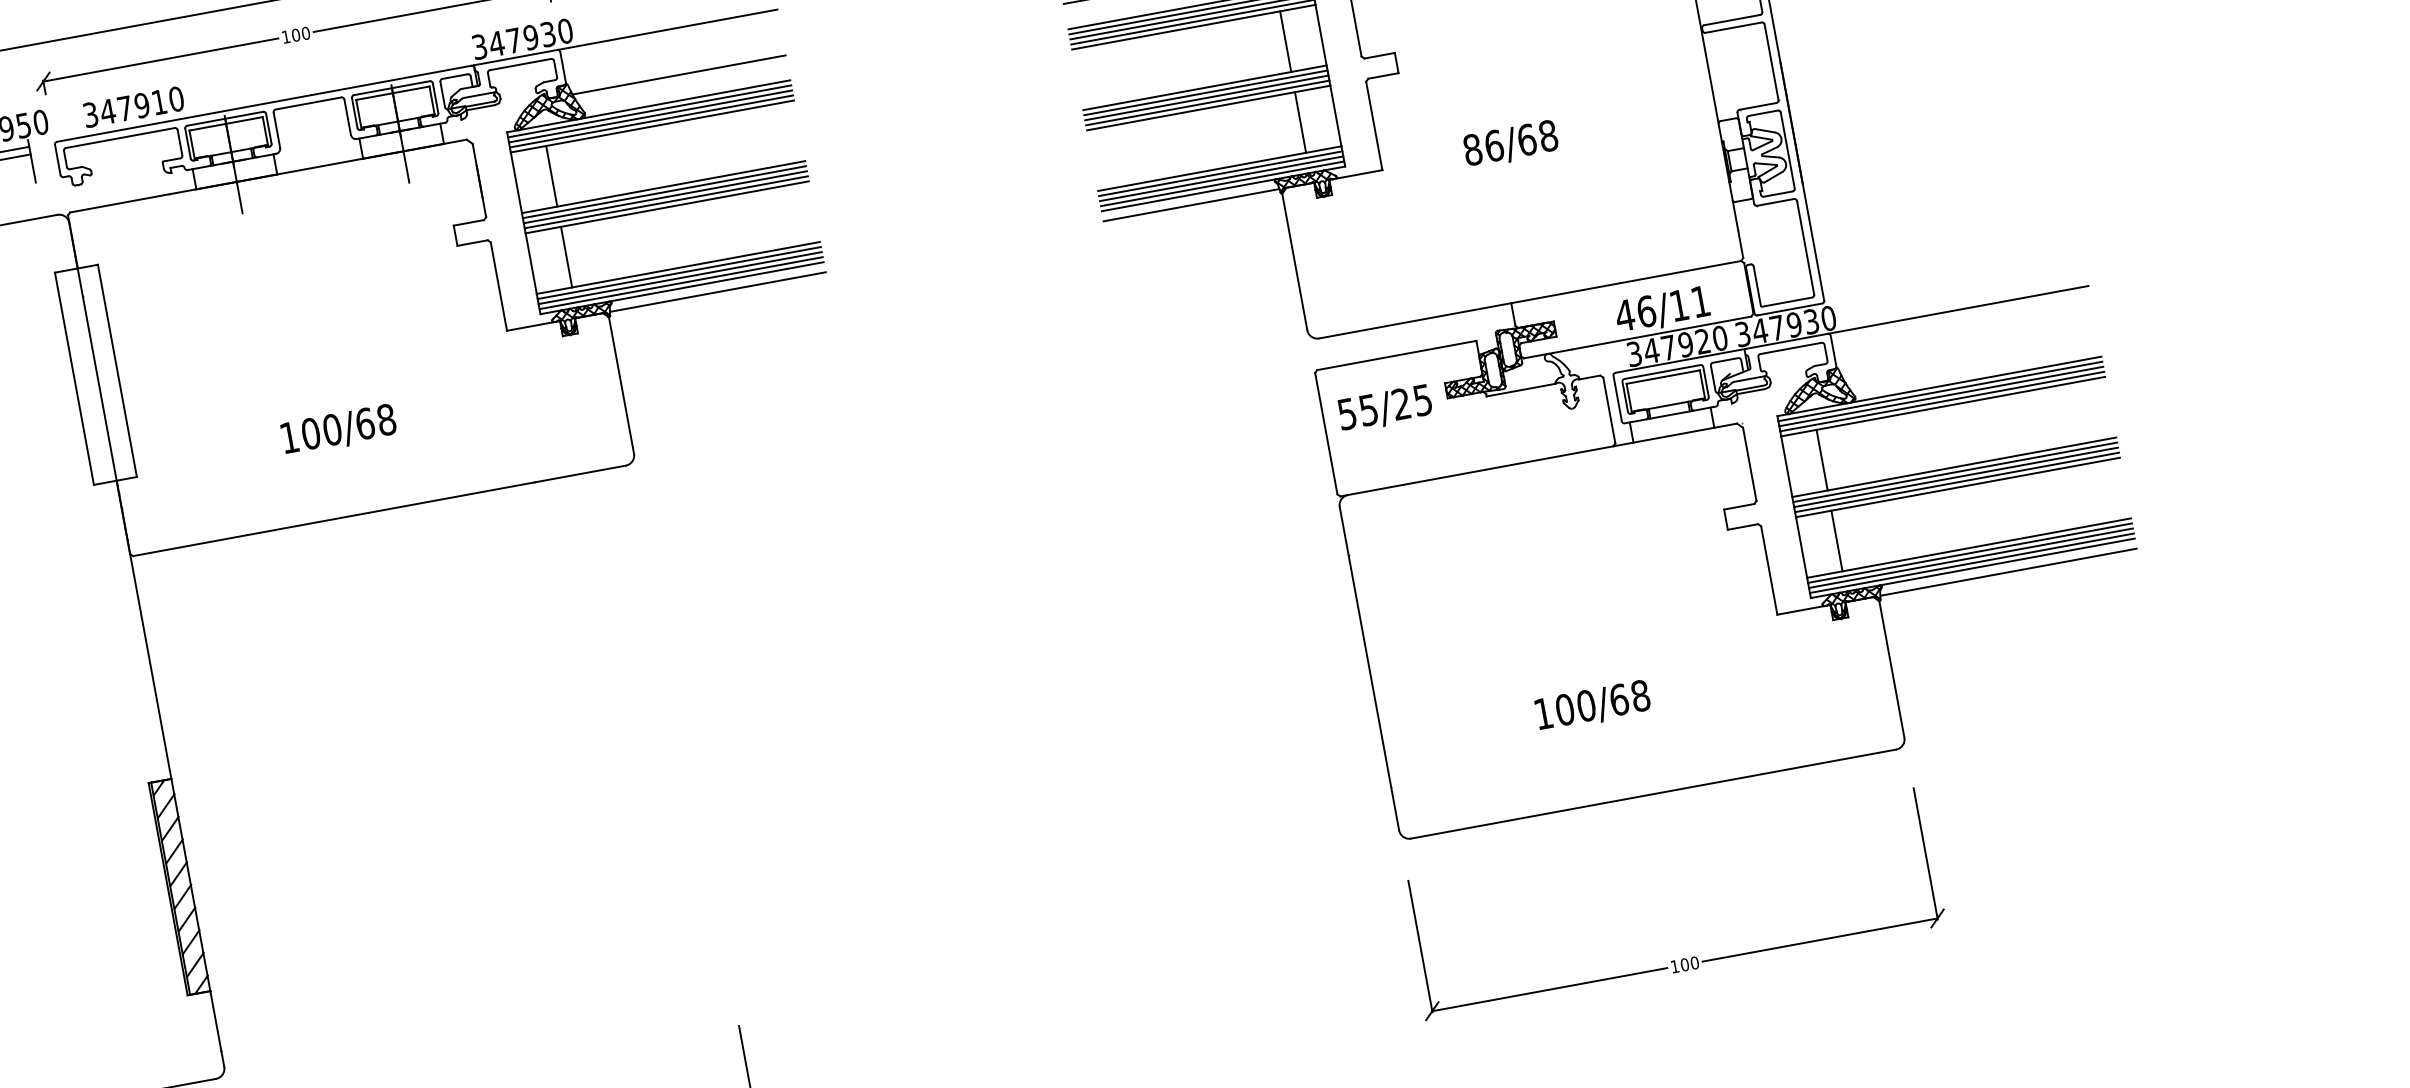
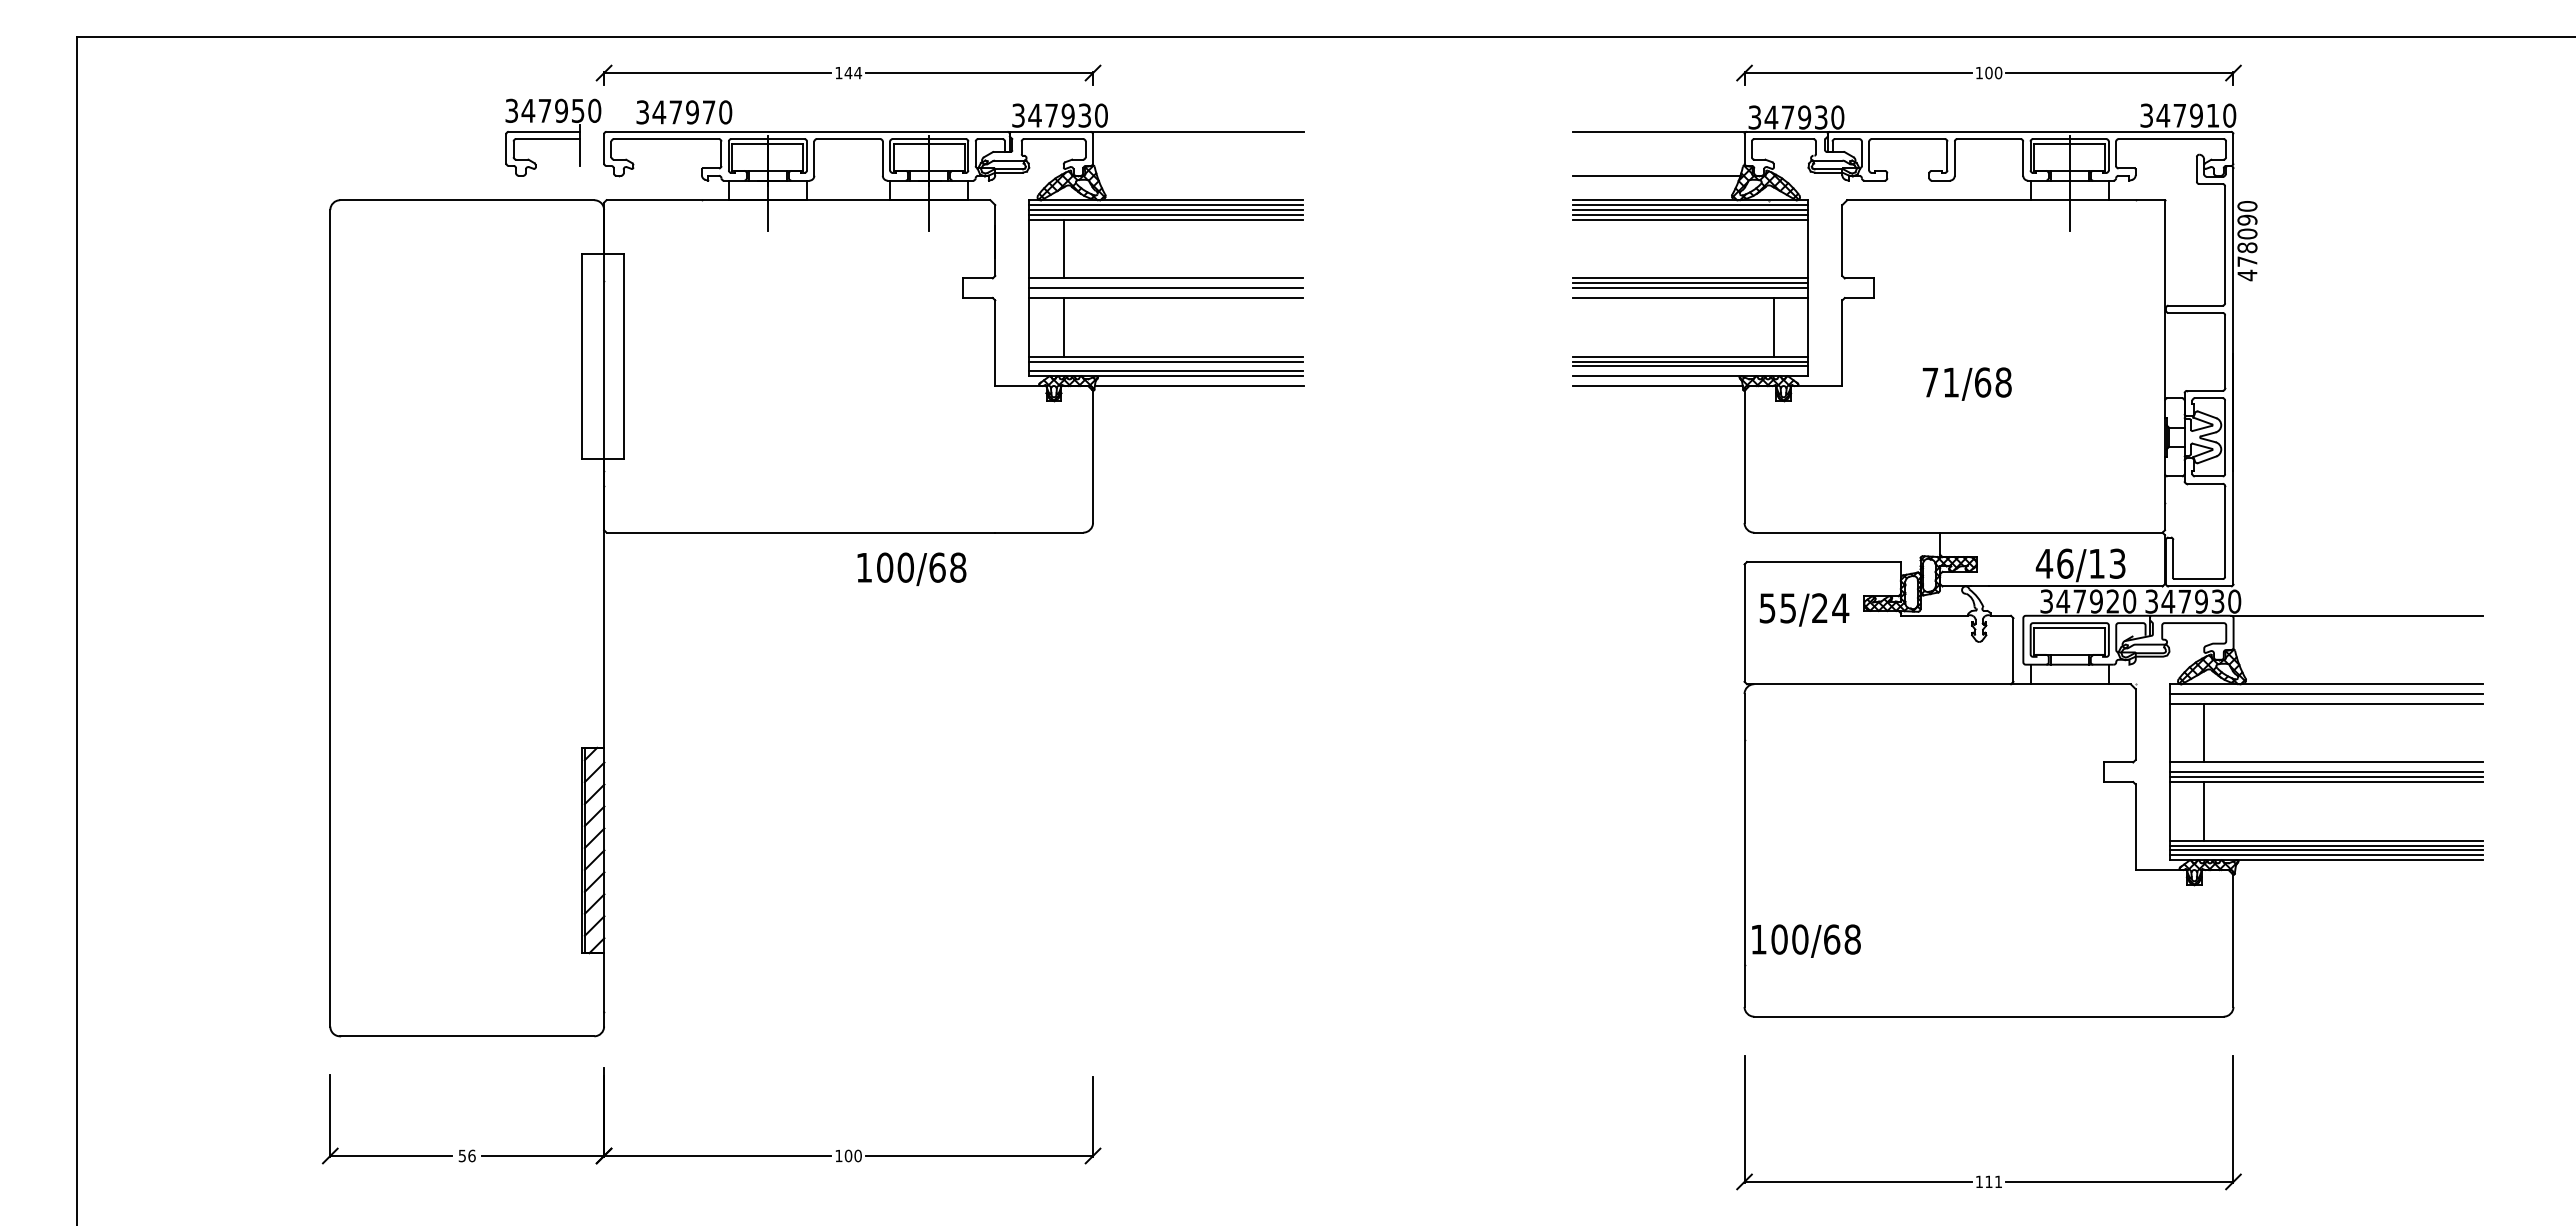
text: (301, 33) -> (853, 72), 100 -> 144
line: (1285, 41) -> (1773, 248), removed
line: (679, 75) -> (1200, 176), removed
text: (159, 102) -> (709, 112), 347910 -> 347970
line: (1207, 103) -> (1690, 293), removed
text: (1483, 147) -> (1940, 382), 86/68 -> 71/68
line: (1222, 183) -> (1690, 371), removed
line: (664, 192) -> (1166, 283), removed
line: (666, 202) -> (1166, 293), removed
line: (680, 278) -> (1166, 366), removed
text: (1700, 301) -> (2117, 563), 46/11 -> 46/13
line: (1940, 391) -> (2326, 689), removed
text: (1422, 400) -> (1840, 608), 55/25 -> 55/24
line: (1942, 401) -> (2326, 698), removed
text: (338, 429) -> (911, 568), moved
line: (1955, 472) -> (2326, 767), removed
line: (2008, 571) -> (2359, 869), removed
text: (1593, 705) -> (1806, 940), moved
text: (1689, 963) -> (1993, 1181), 100 -> 111

